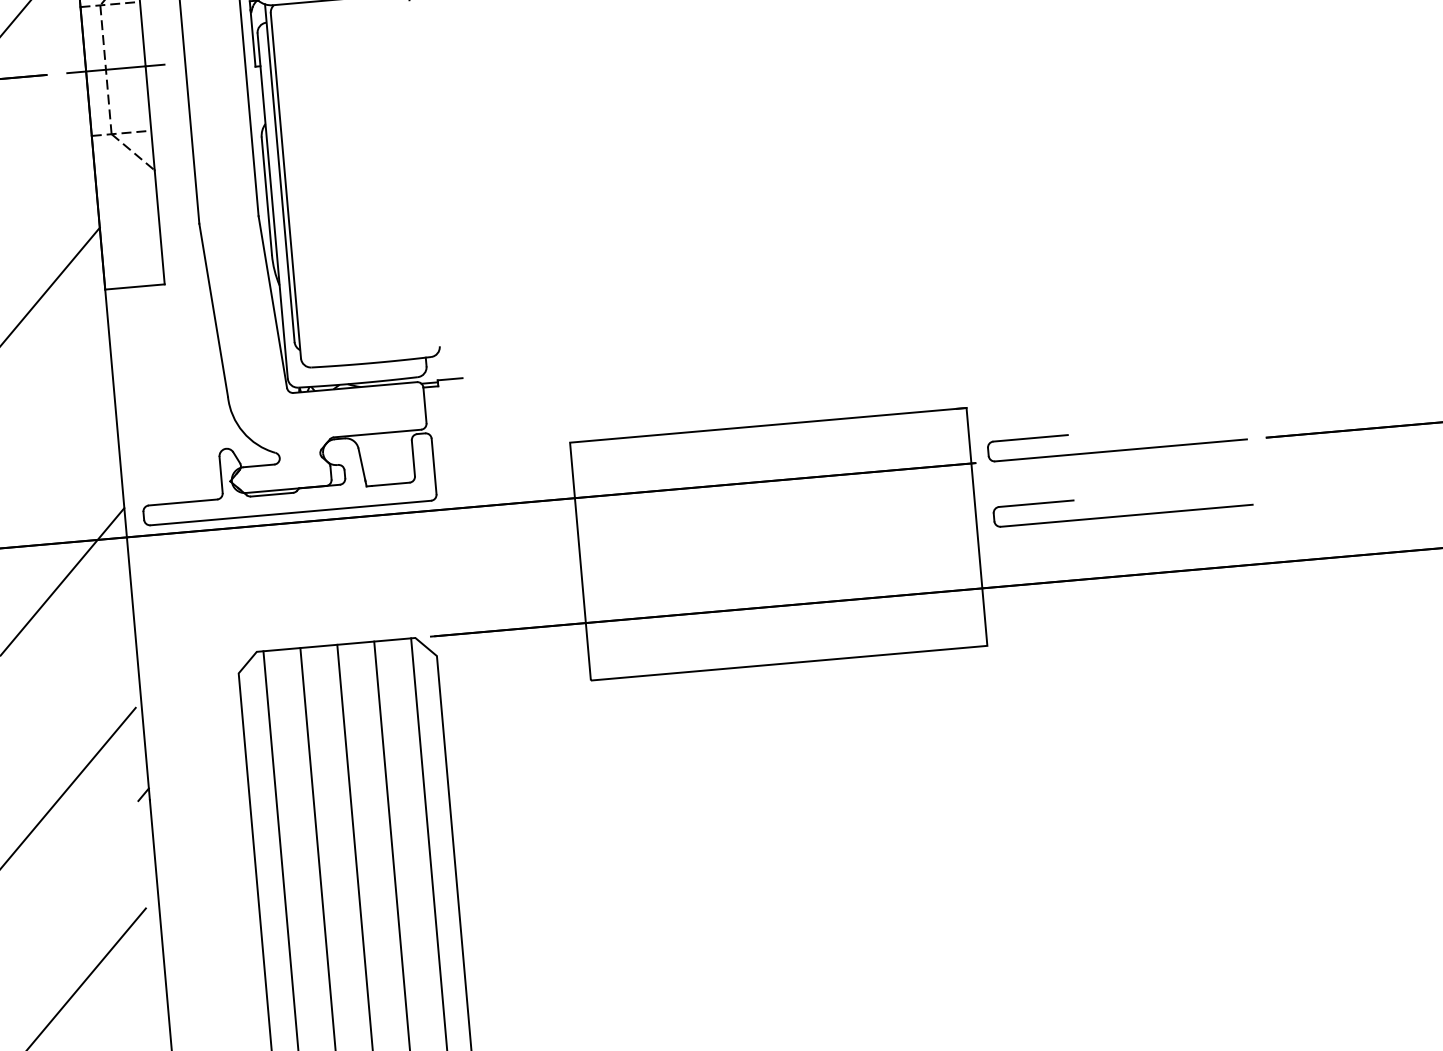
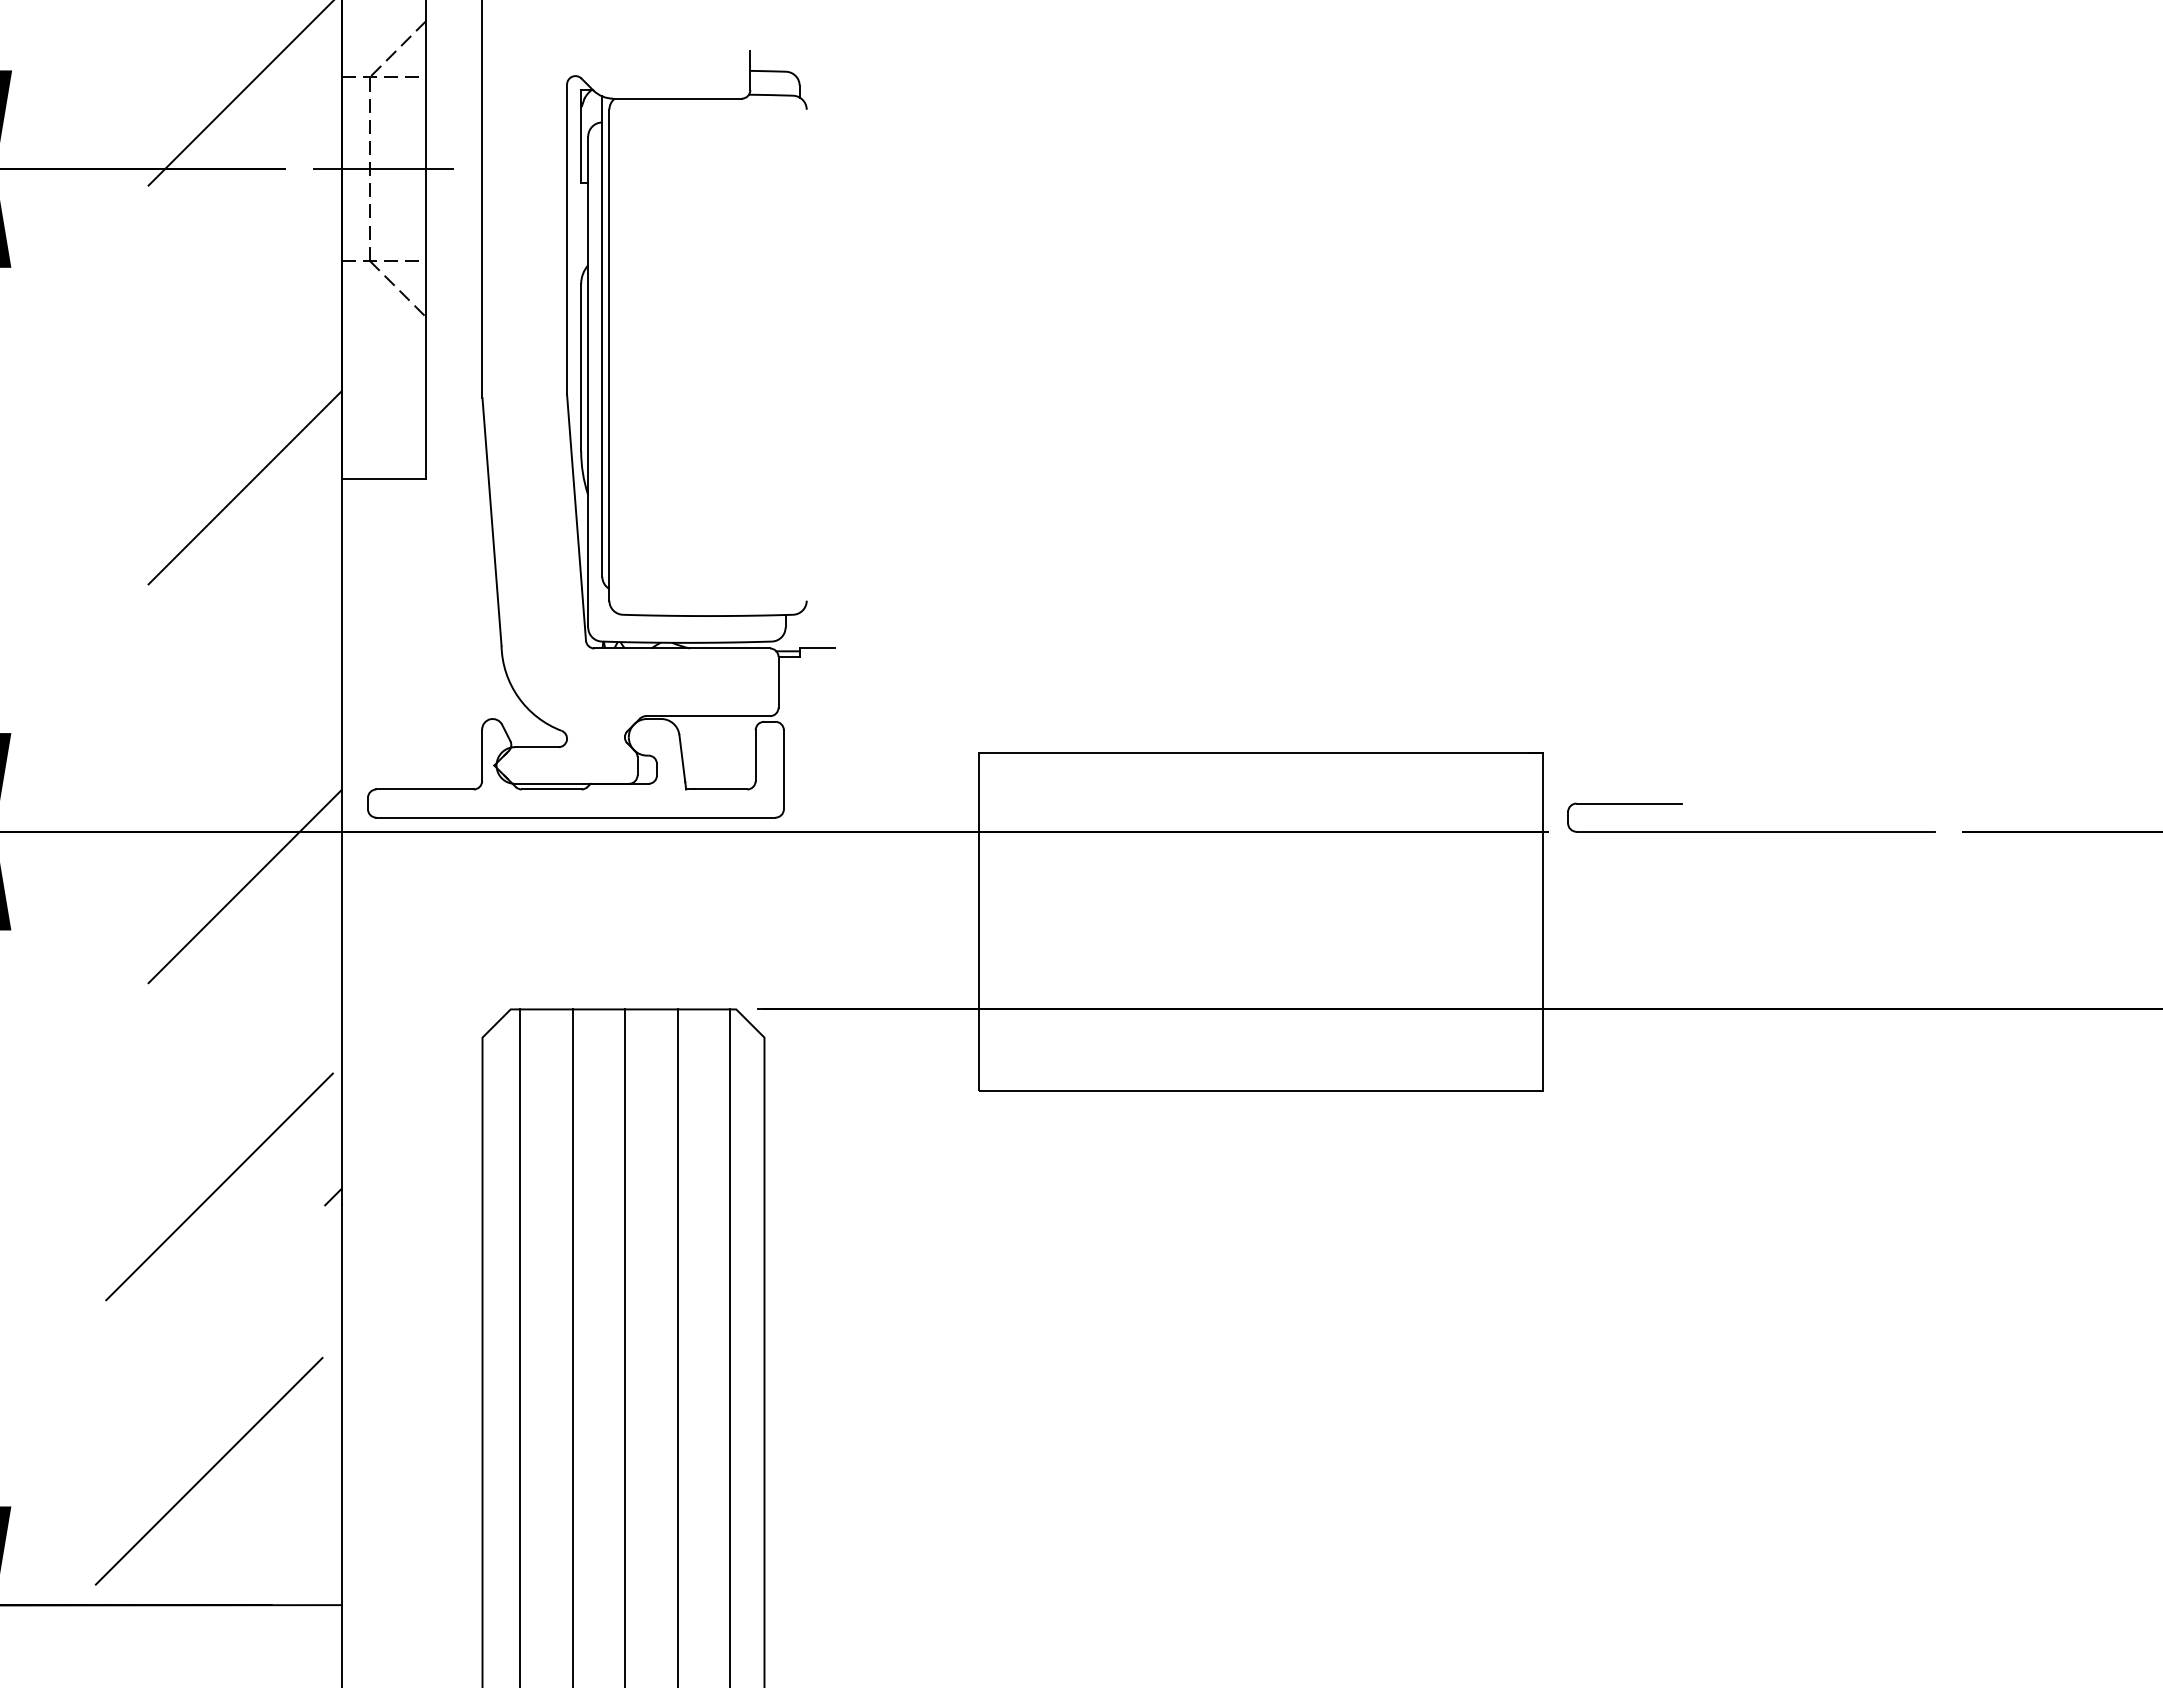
part: (1123, 515) -> (1751, 924), removed

